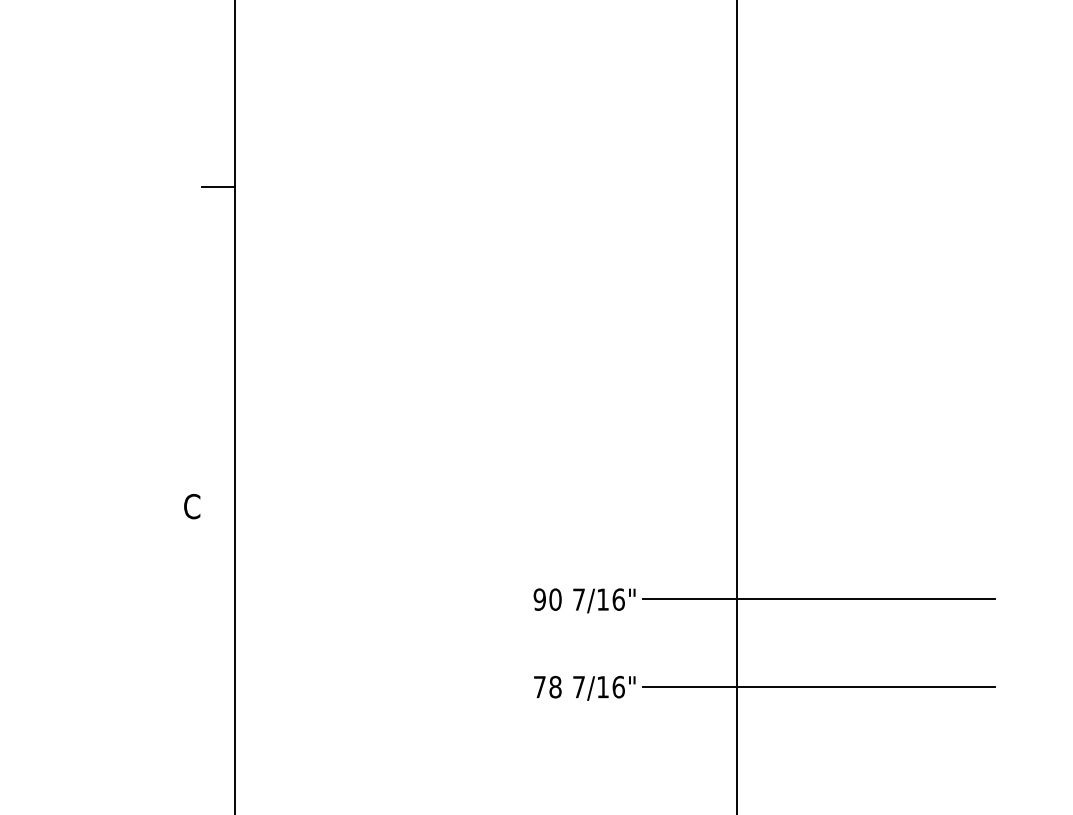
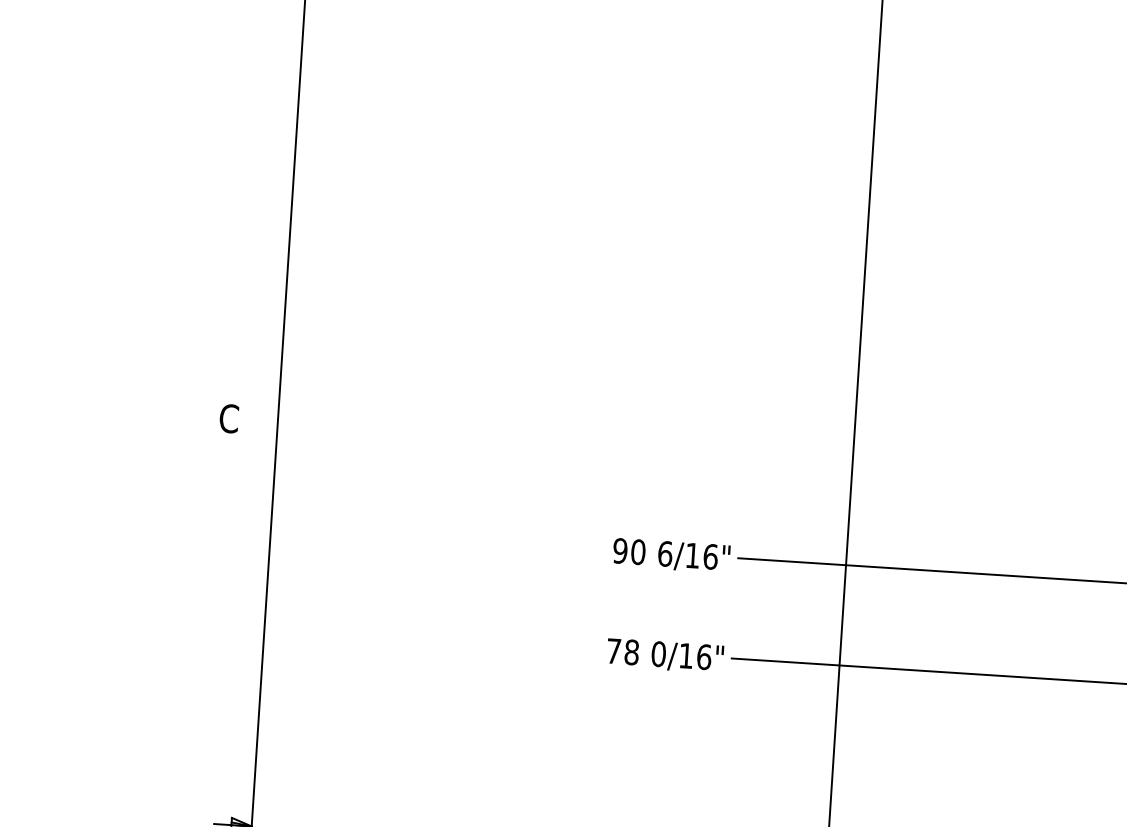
line: (217, 187) -> (281, 55), removed
text: (579, 599) -> (665, 553), 7/16" -> 6/16"
text: (578, 686) -> (658, 653), 7/16" -> 0/16"

